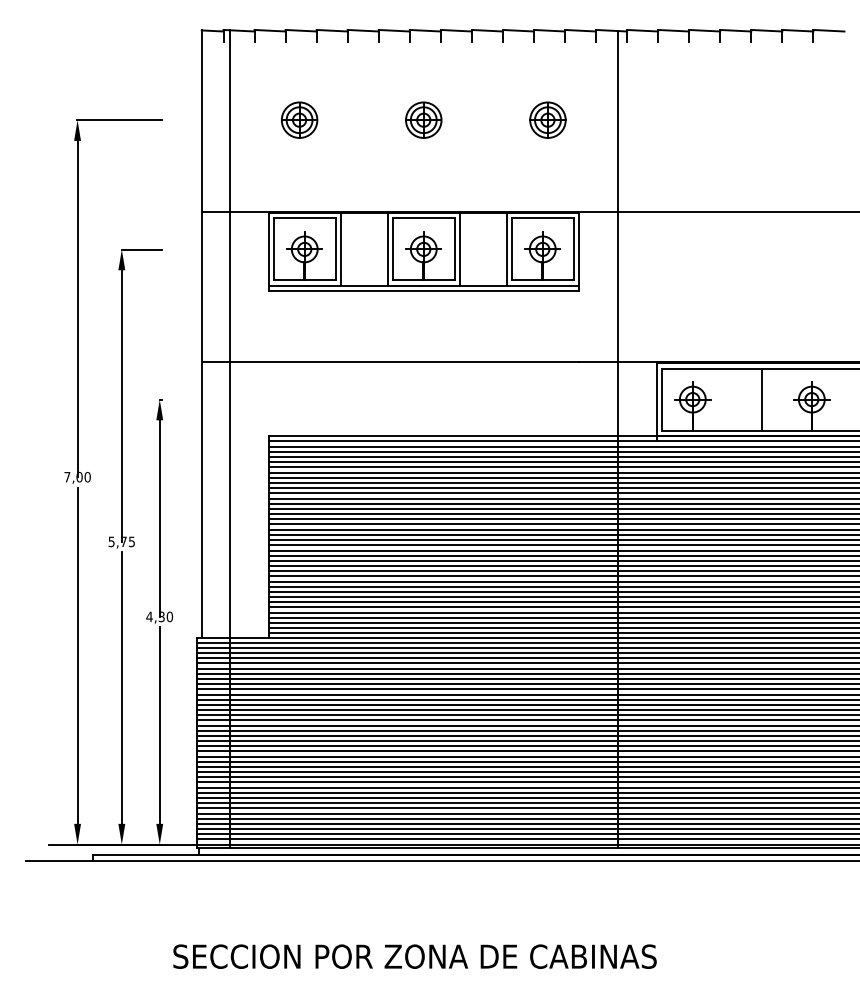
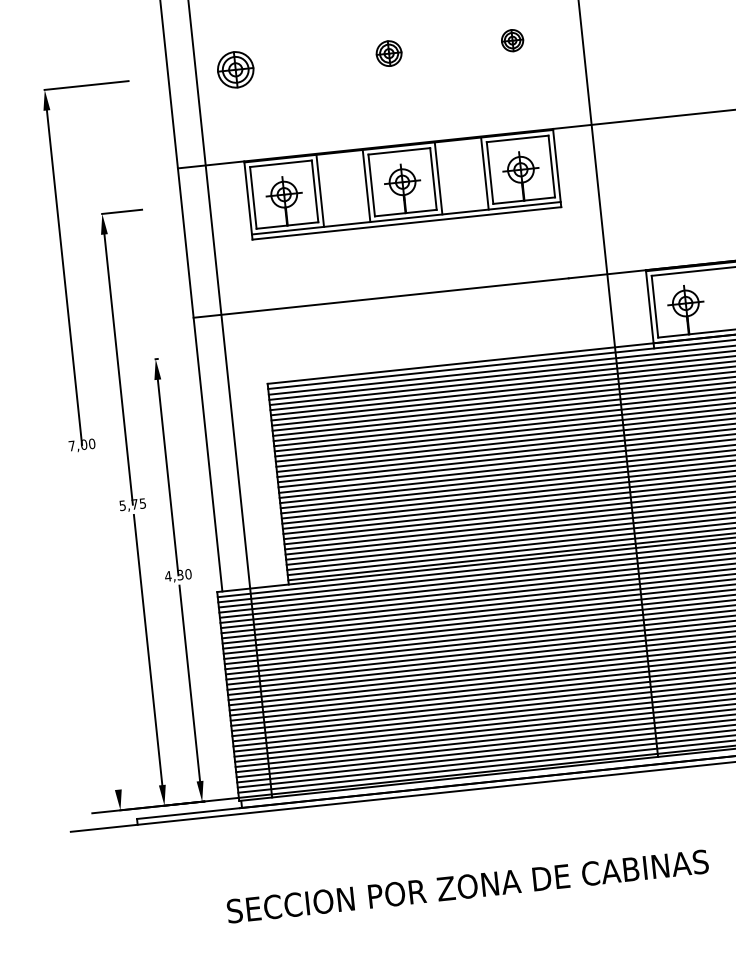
part: (299, 119) -> (235, 69), moved
part: (423, 119) -> (388, 53), size x0.7
part: (547, 119) -> (512, 40), size x0.6
line: (77, 655) -> (100, 622), removed

